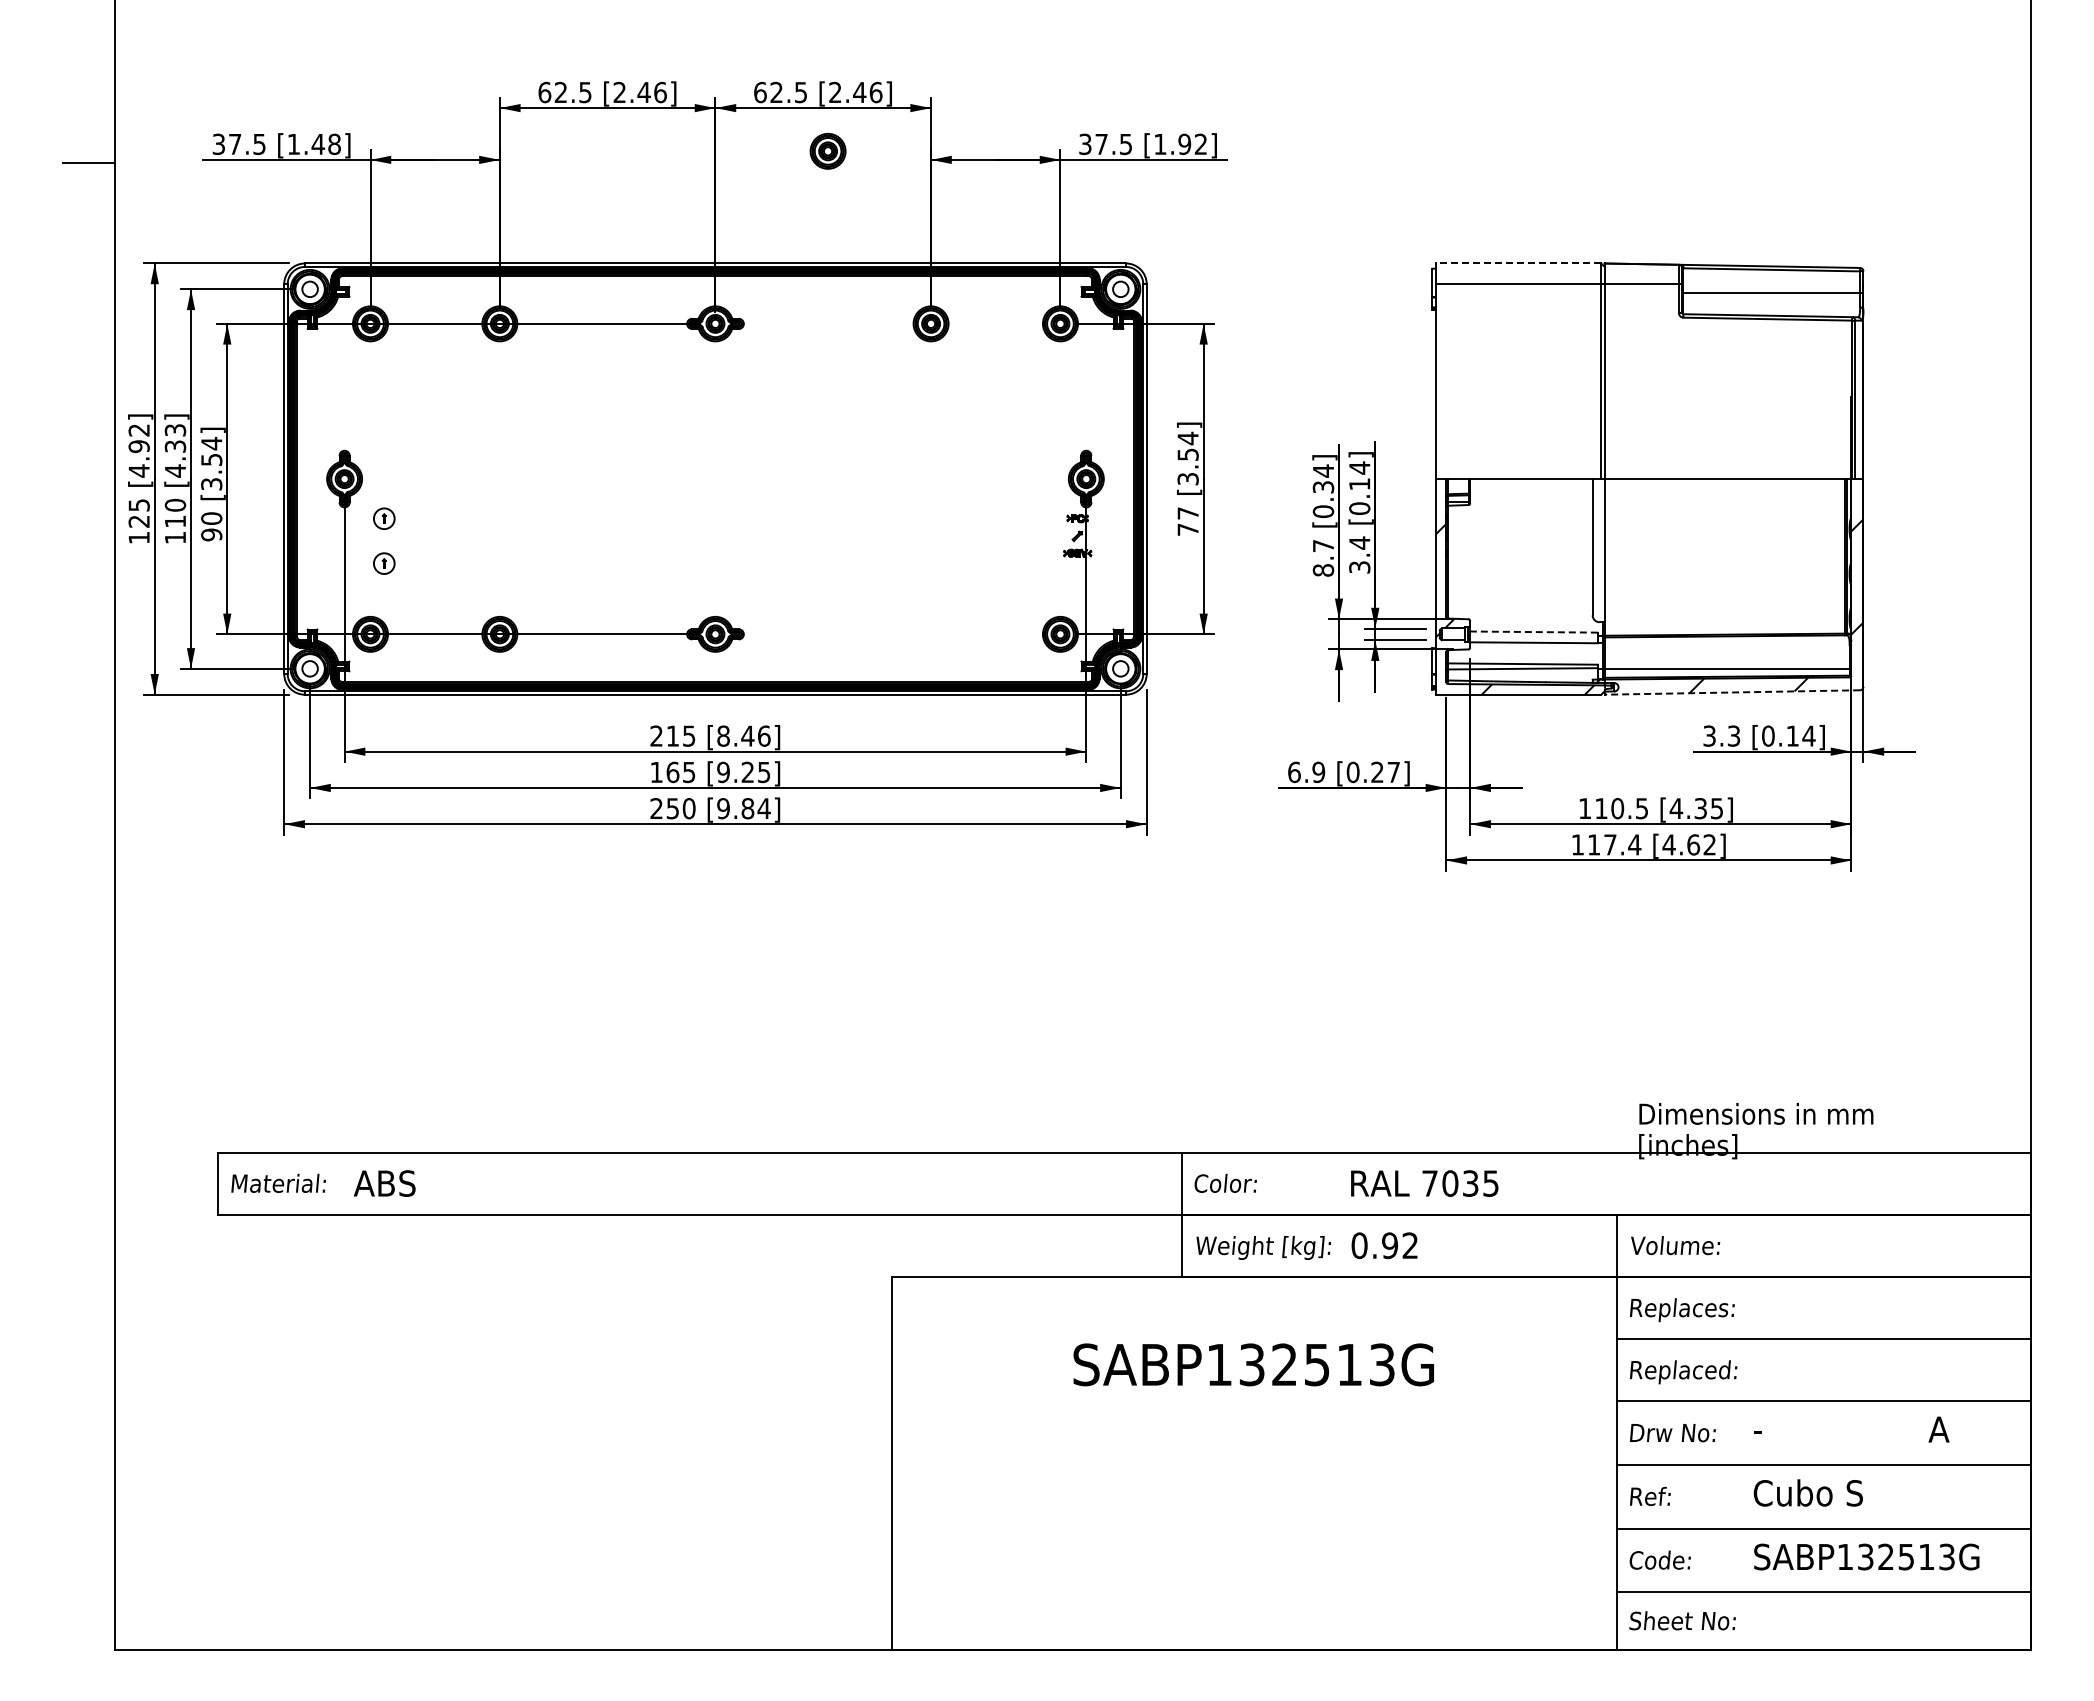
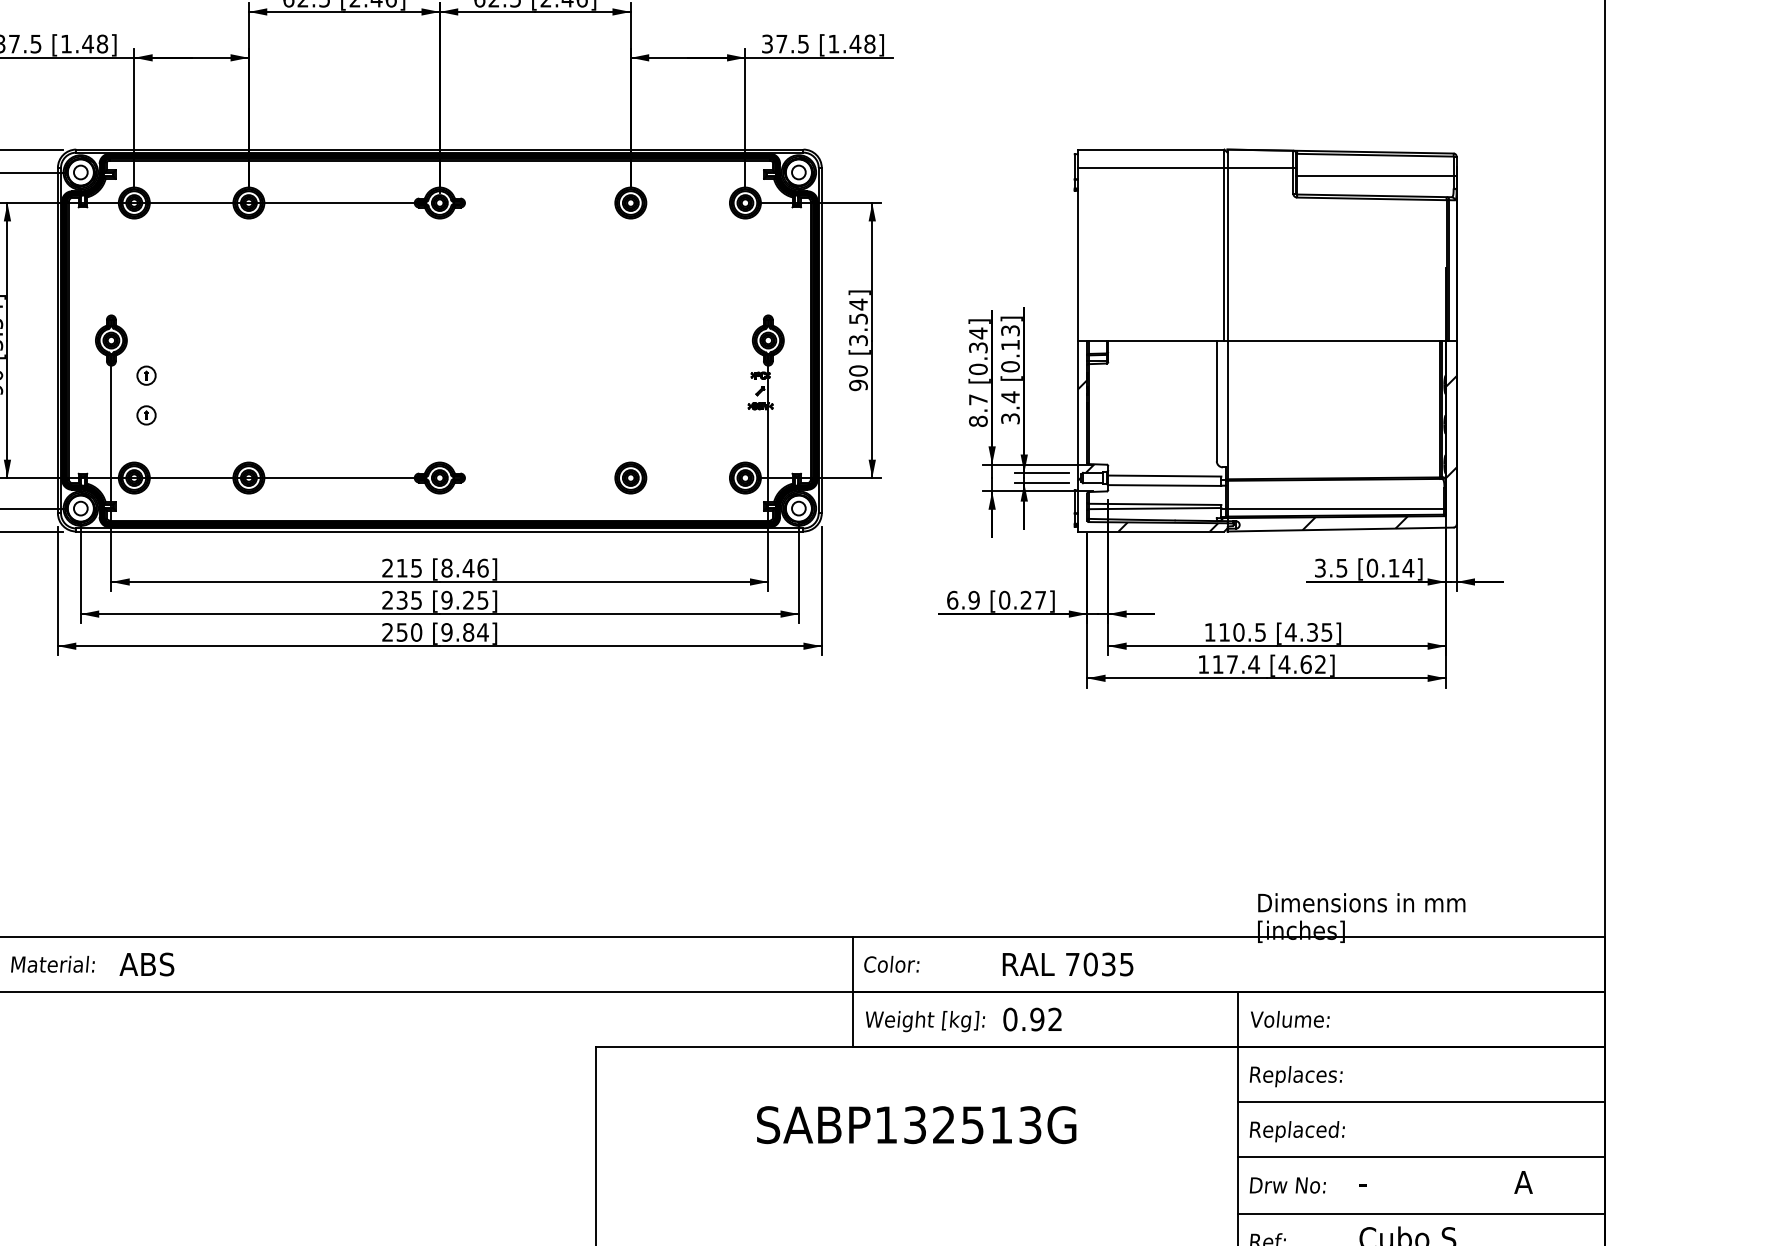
text: (1192, 144) -> (862, 44), [1.92] -> [1.48]
part: (827, 151) -> (630, 478), moved
line: (1518, 263) -> (1151, 149), dashed -> solid
text: (1359, 467) -> (1010, 330), [0.14] -> [0.13]
text: (1187, 521) -> (857, 378), 77 -> 90
line: (1534, 632) -> (1165, 476), dashed -> solid
line: (1732, 692) -> (1340, 529), dashed -> solid
text: (1734, 735) -> (1342, 567), 3.3 -> 3.5
text: (664, 772) -> (394, 600), 165 -> 235

